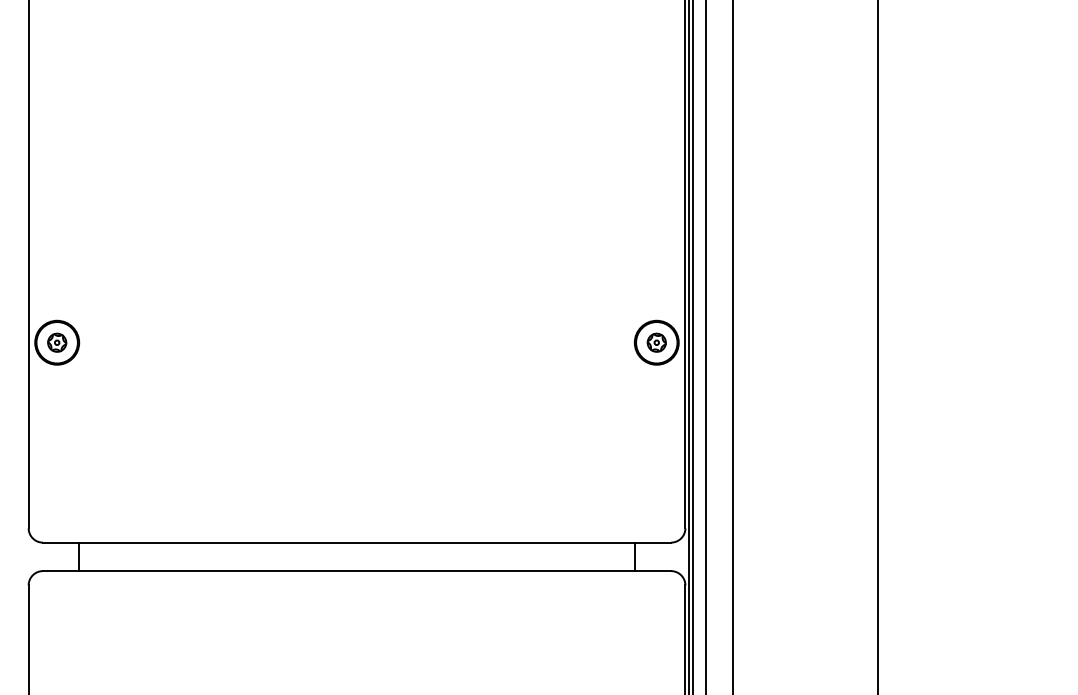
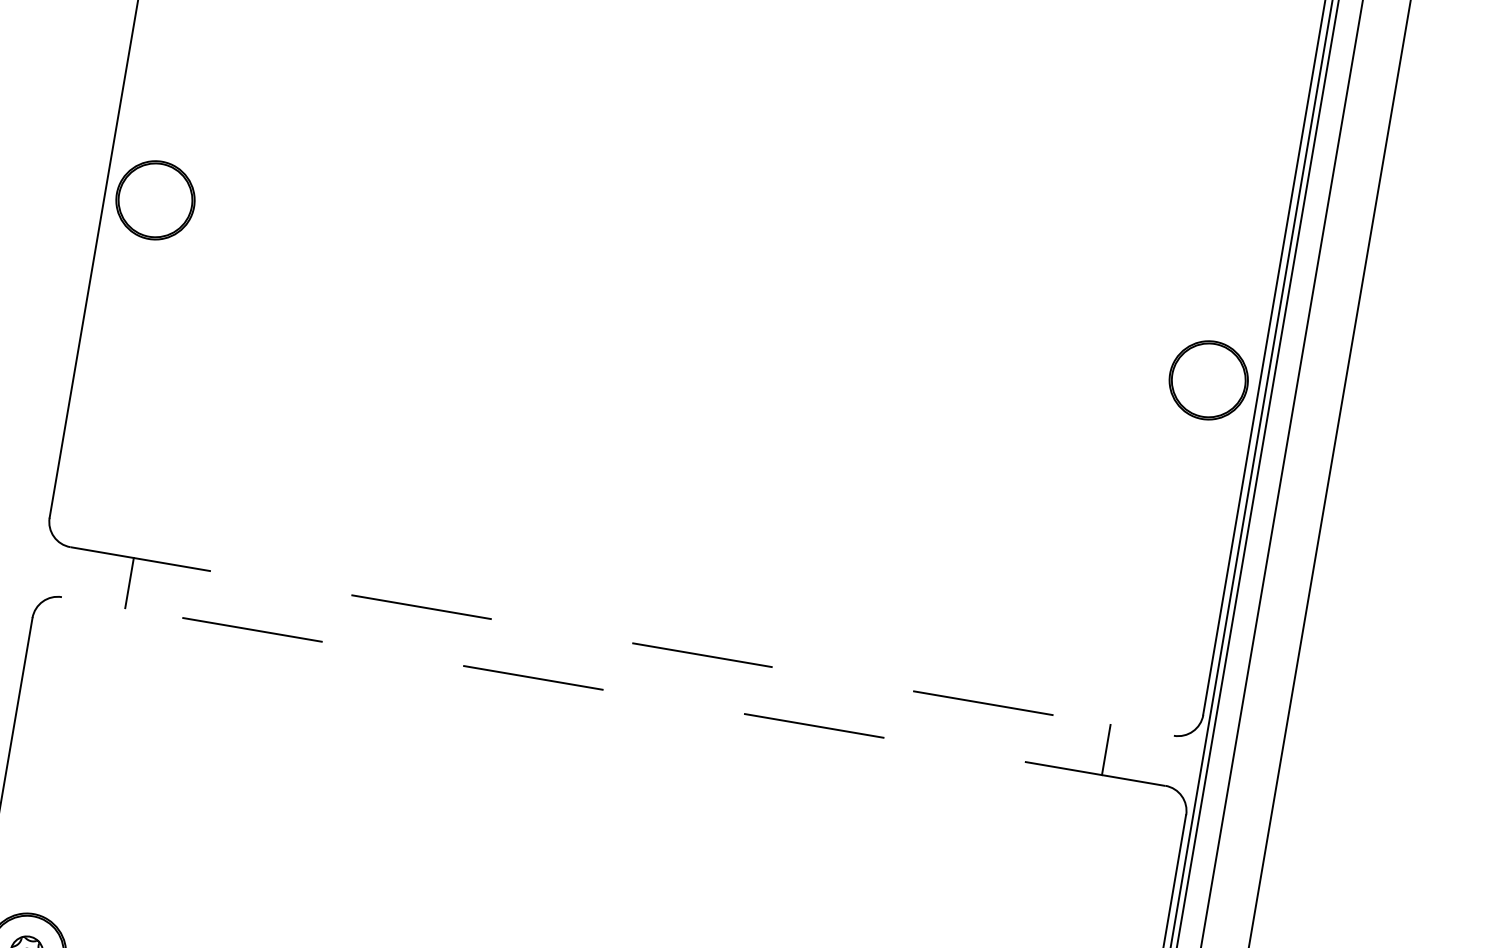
part: (57, 342) -> (156, 199), removed
part: (656, 342) -> (1208, 379), removed
line: (357, 542) -> (623, 641), solid -> dashed
line: (356, 571) -> (612, 692), solid -> dashed

